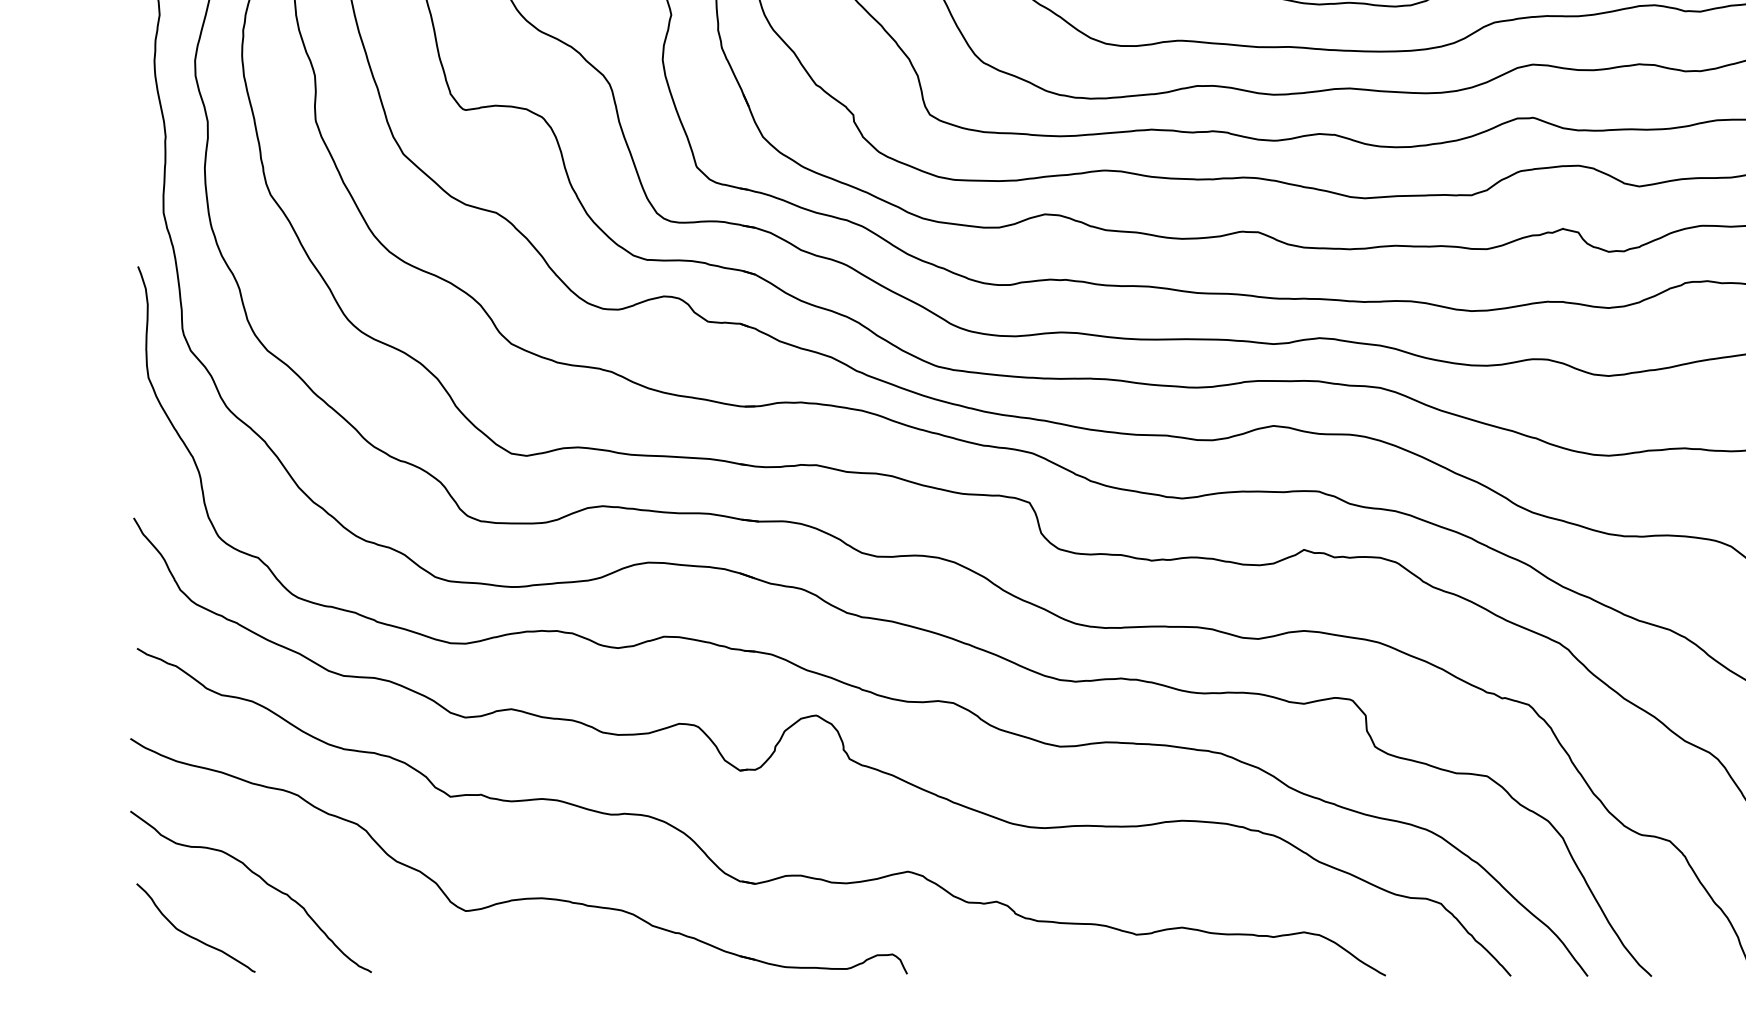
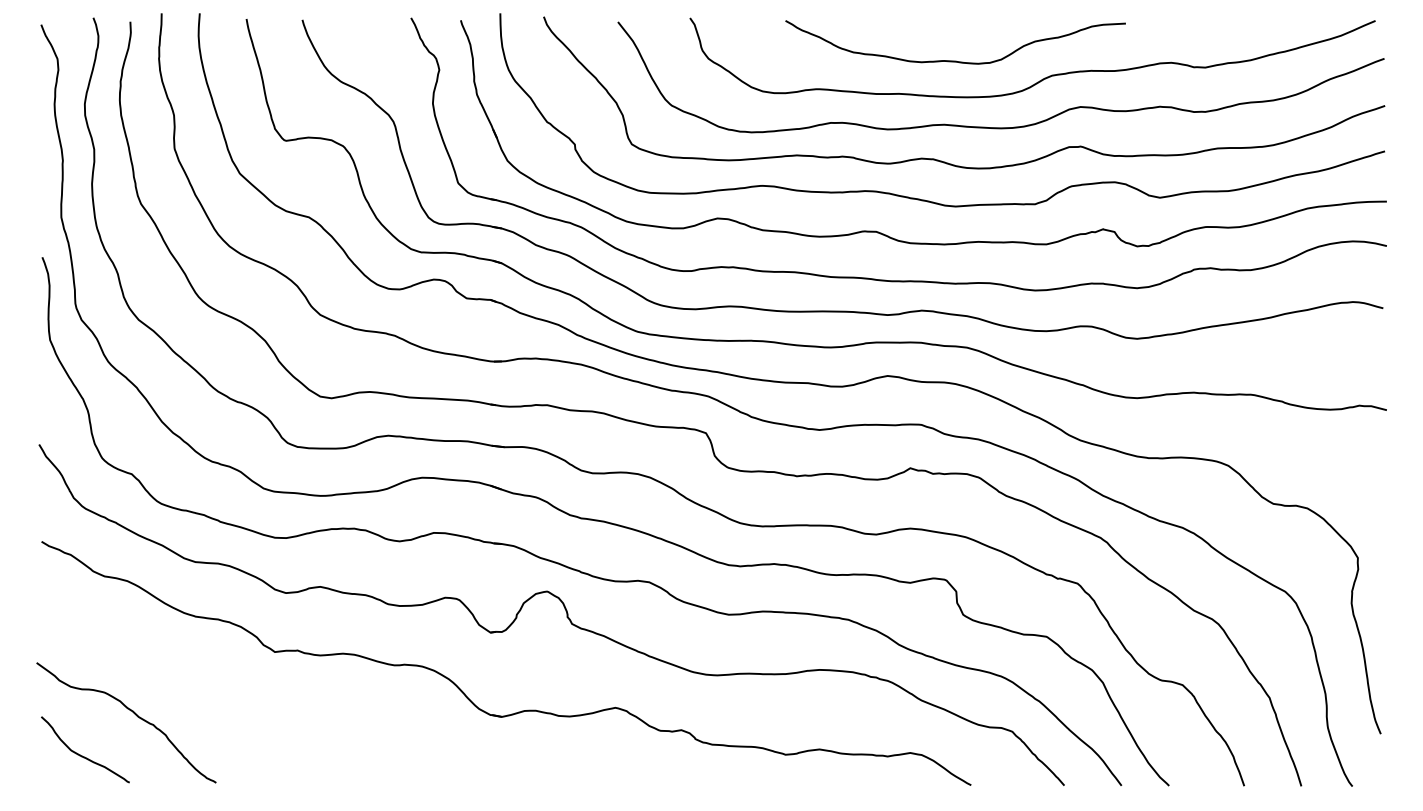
part: (518, 898) -> (325, 727), removed

